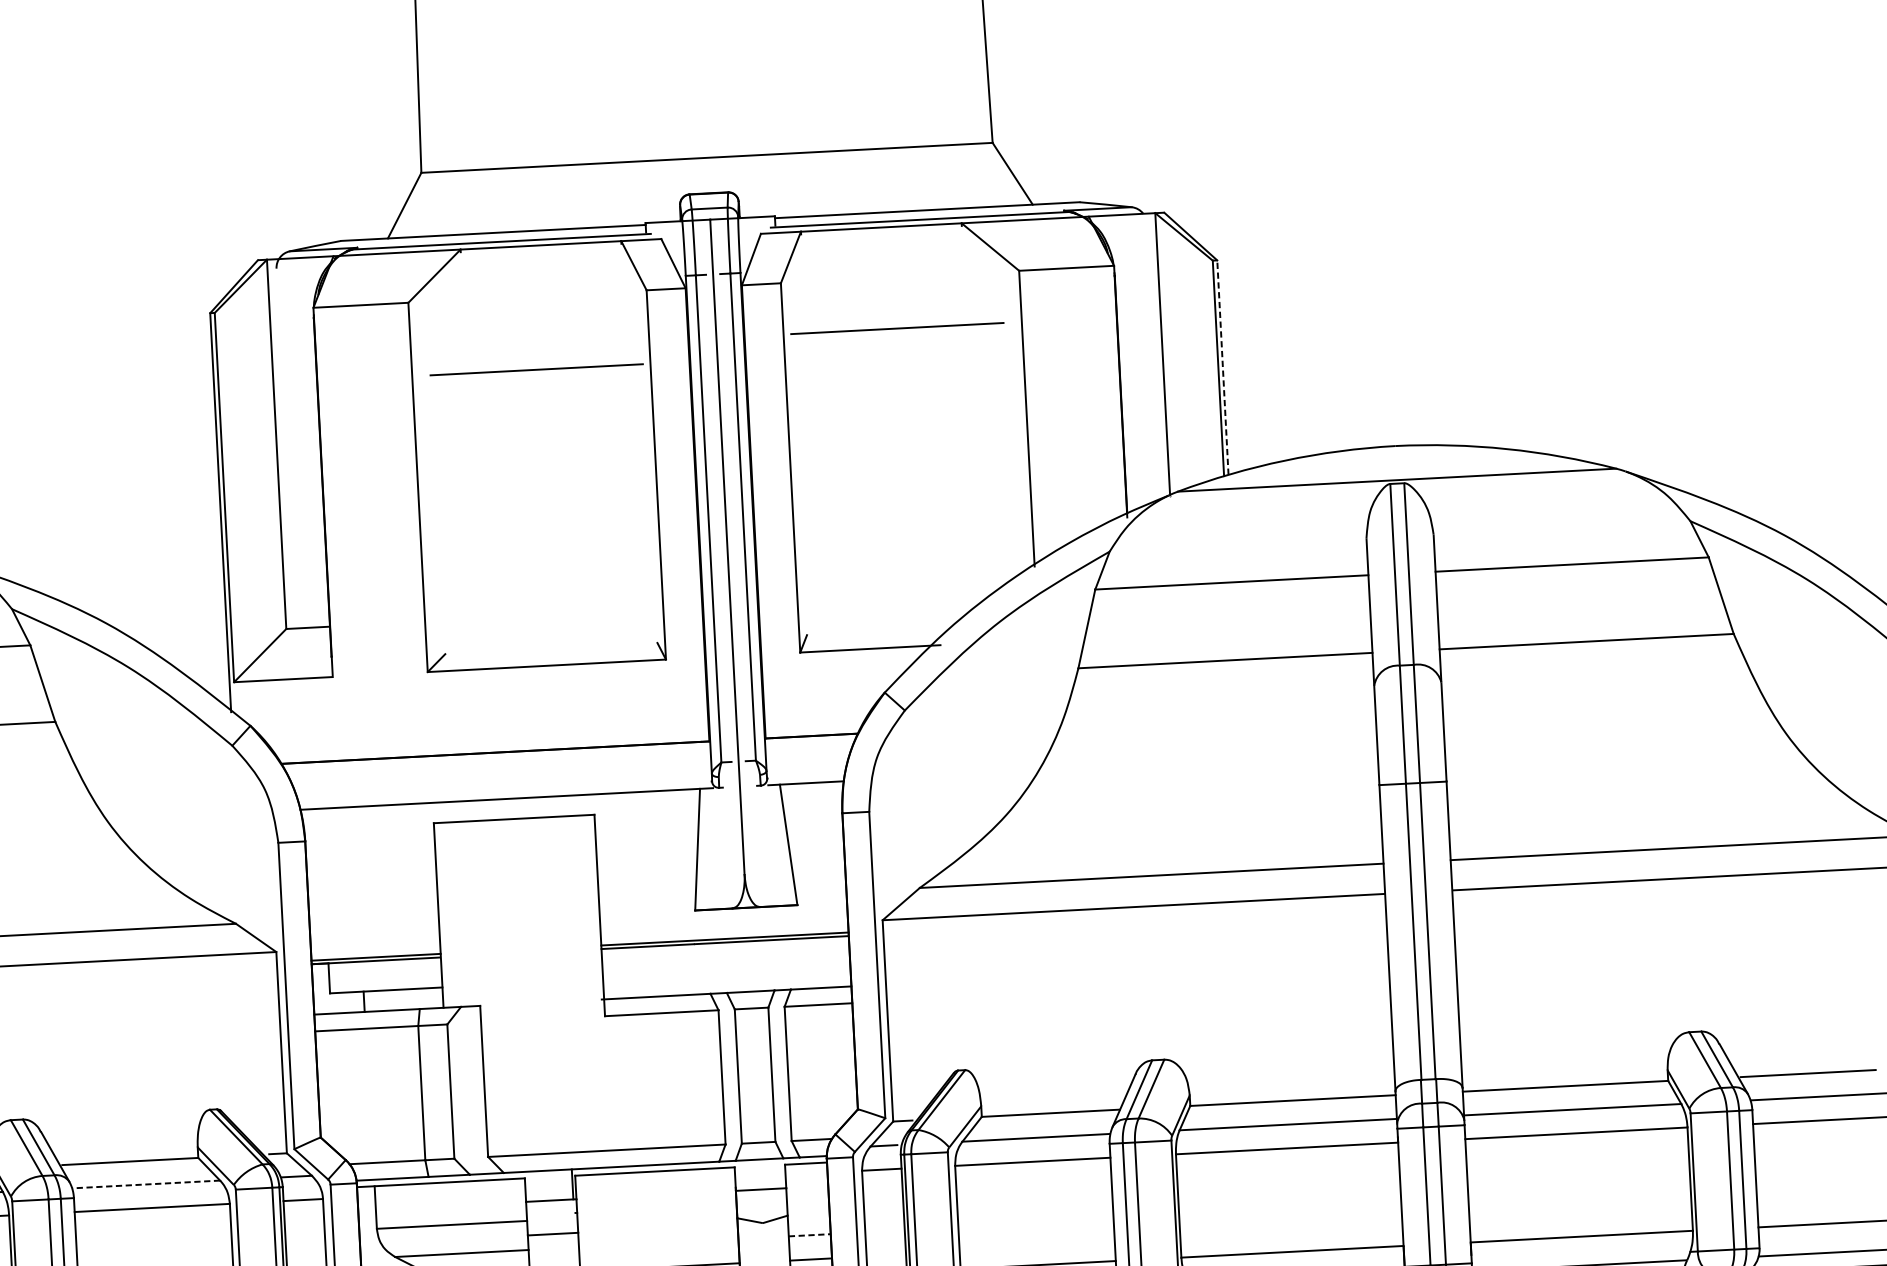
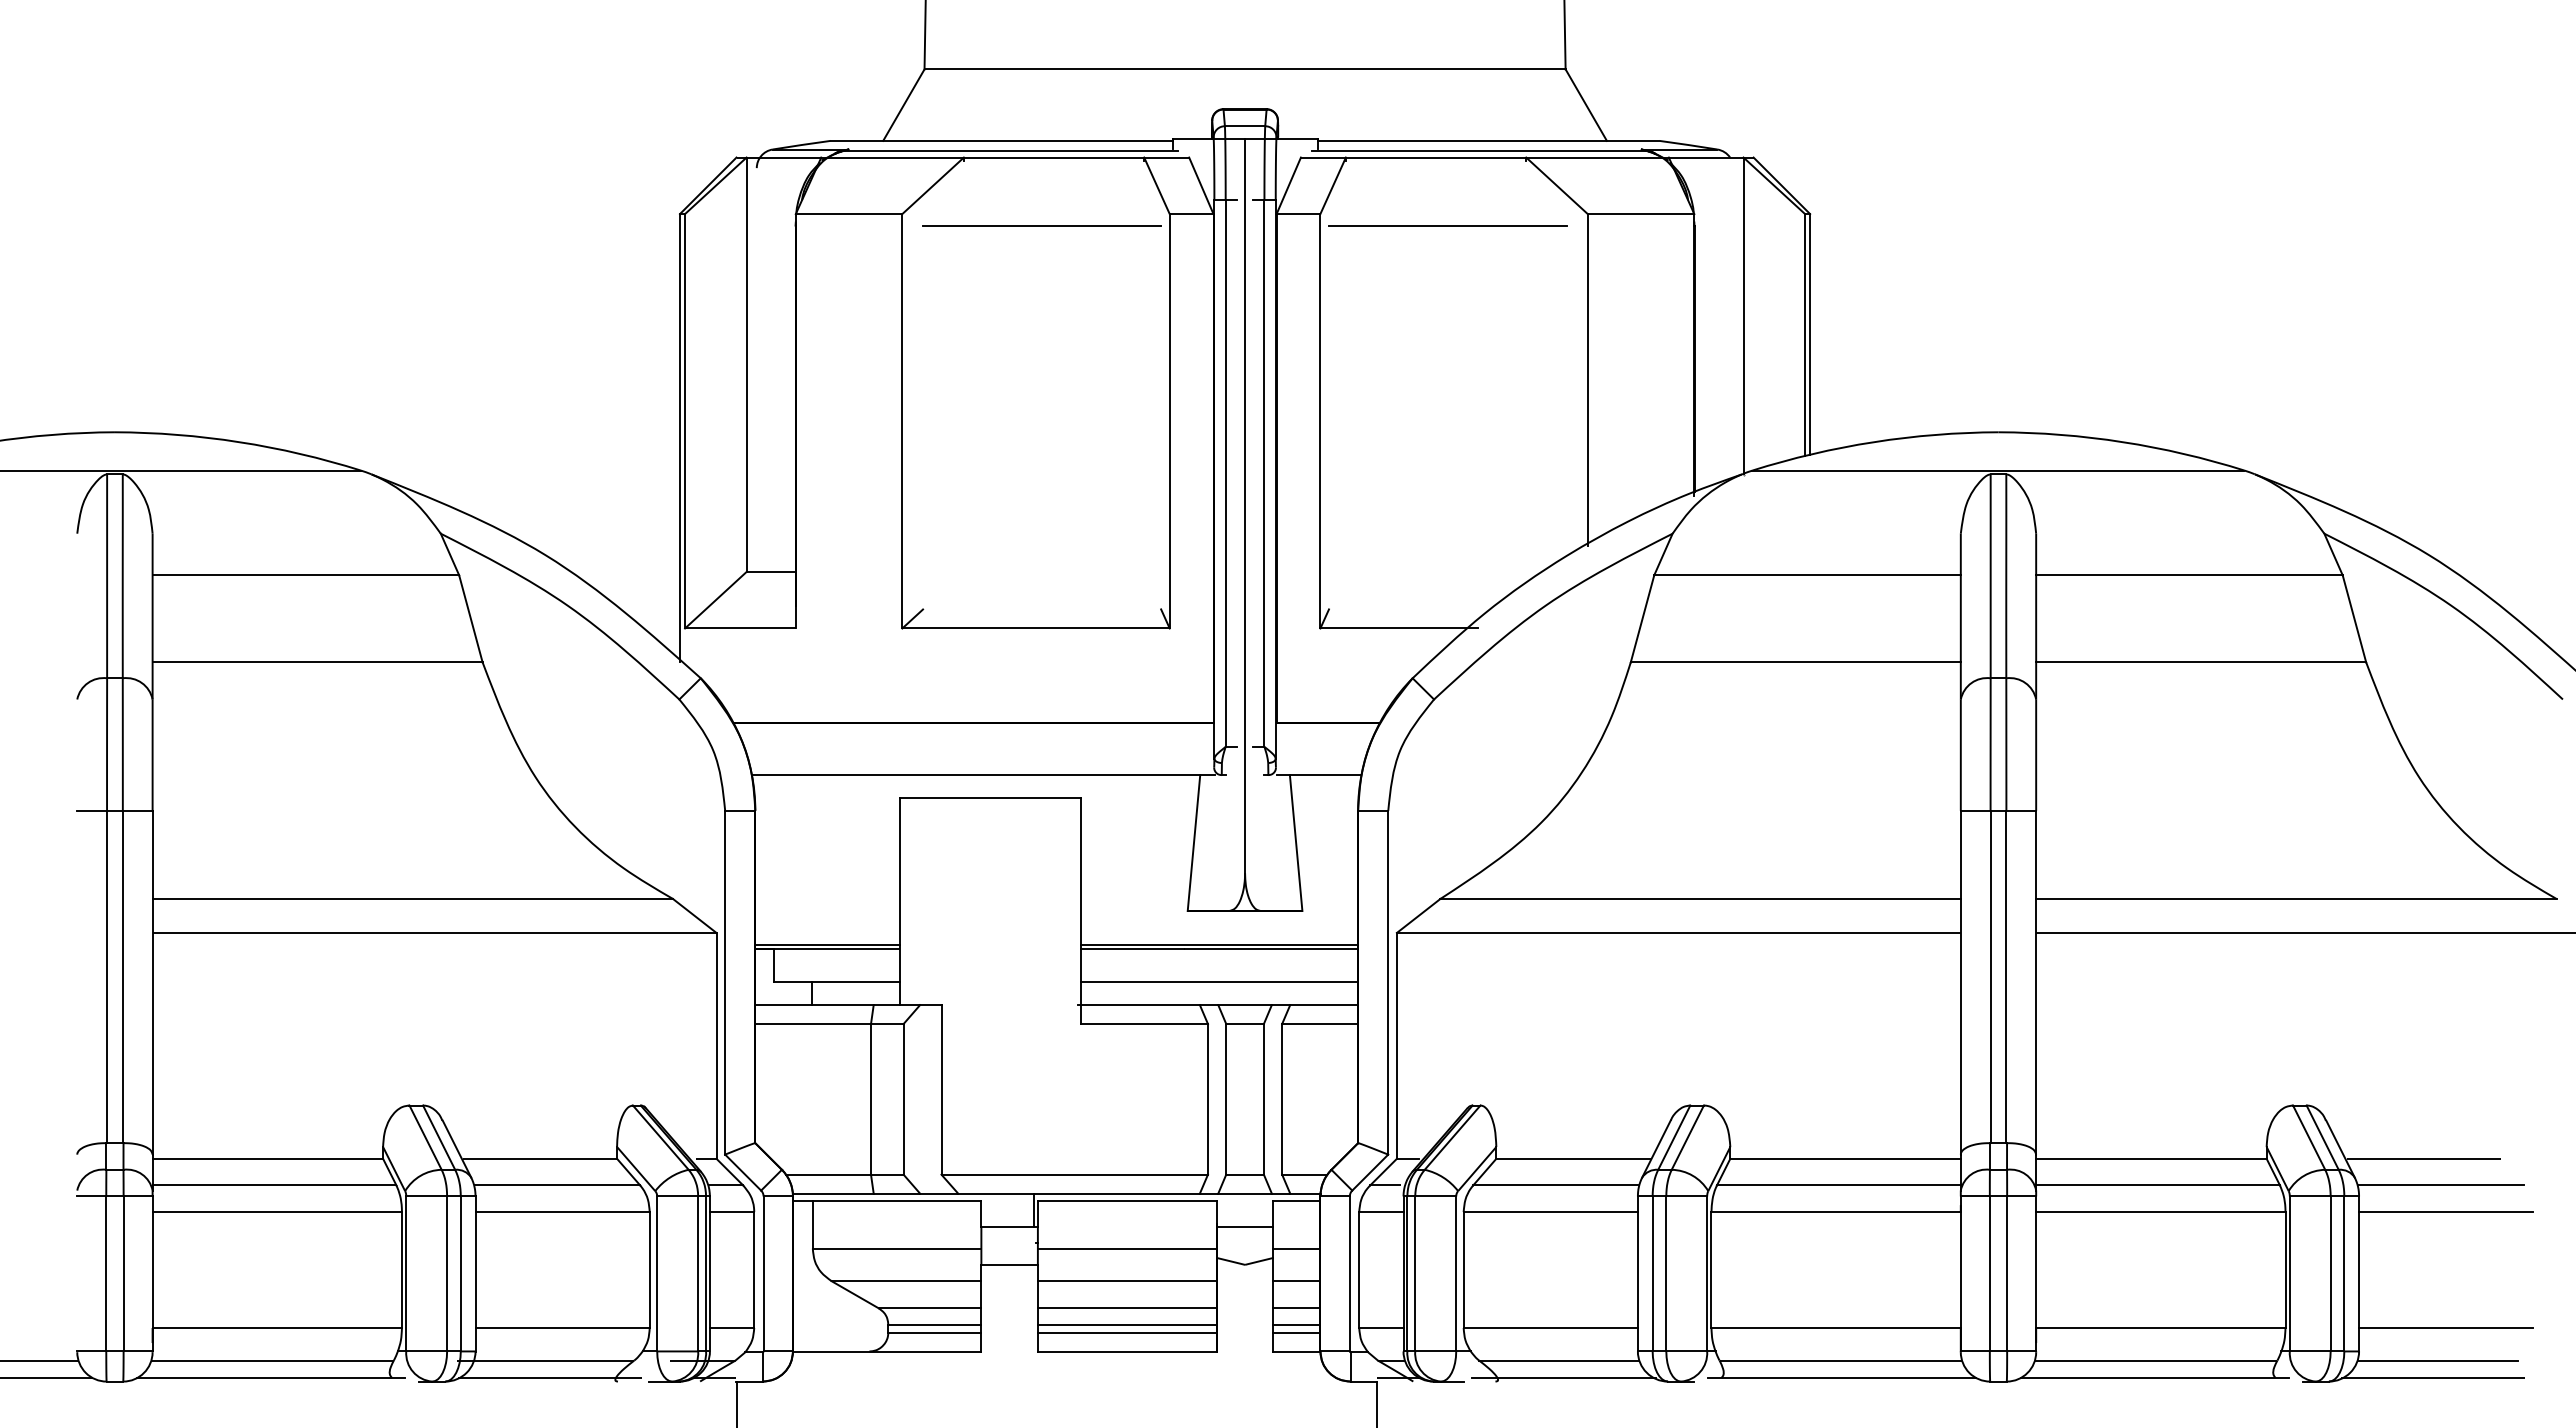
line: (896, 328) -> (1447, 225), moved
line: (1223, 366) -> (1810, 333), dashed -> solid
line: (536, 369) -> (1041, 225), moved
line: (726, 972) -> (1219, 982), added
line: (146, 1184) -> (557, 1185), dashed -> solid
line: (807, 1206) -> (1296, 1248), added
line: (656, 1214) -> (1126, 1248), added
line: (809, 1235) -> (1296, 1281), dashed -> solid
line: (657, 1243) -> (1126, 1281), added

